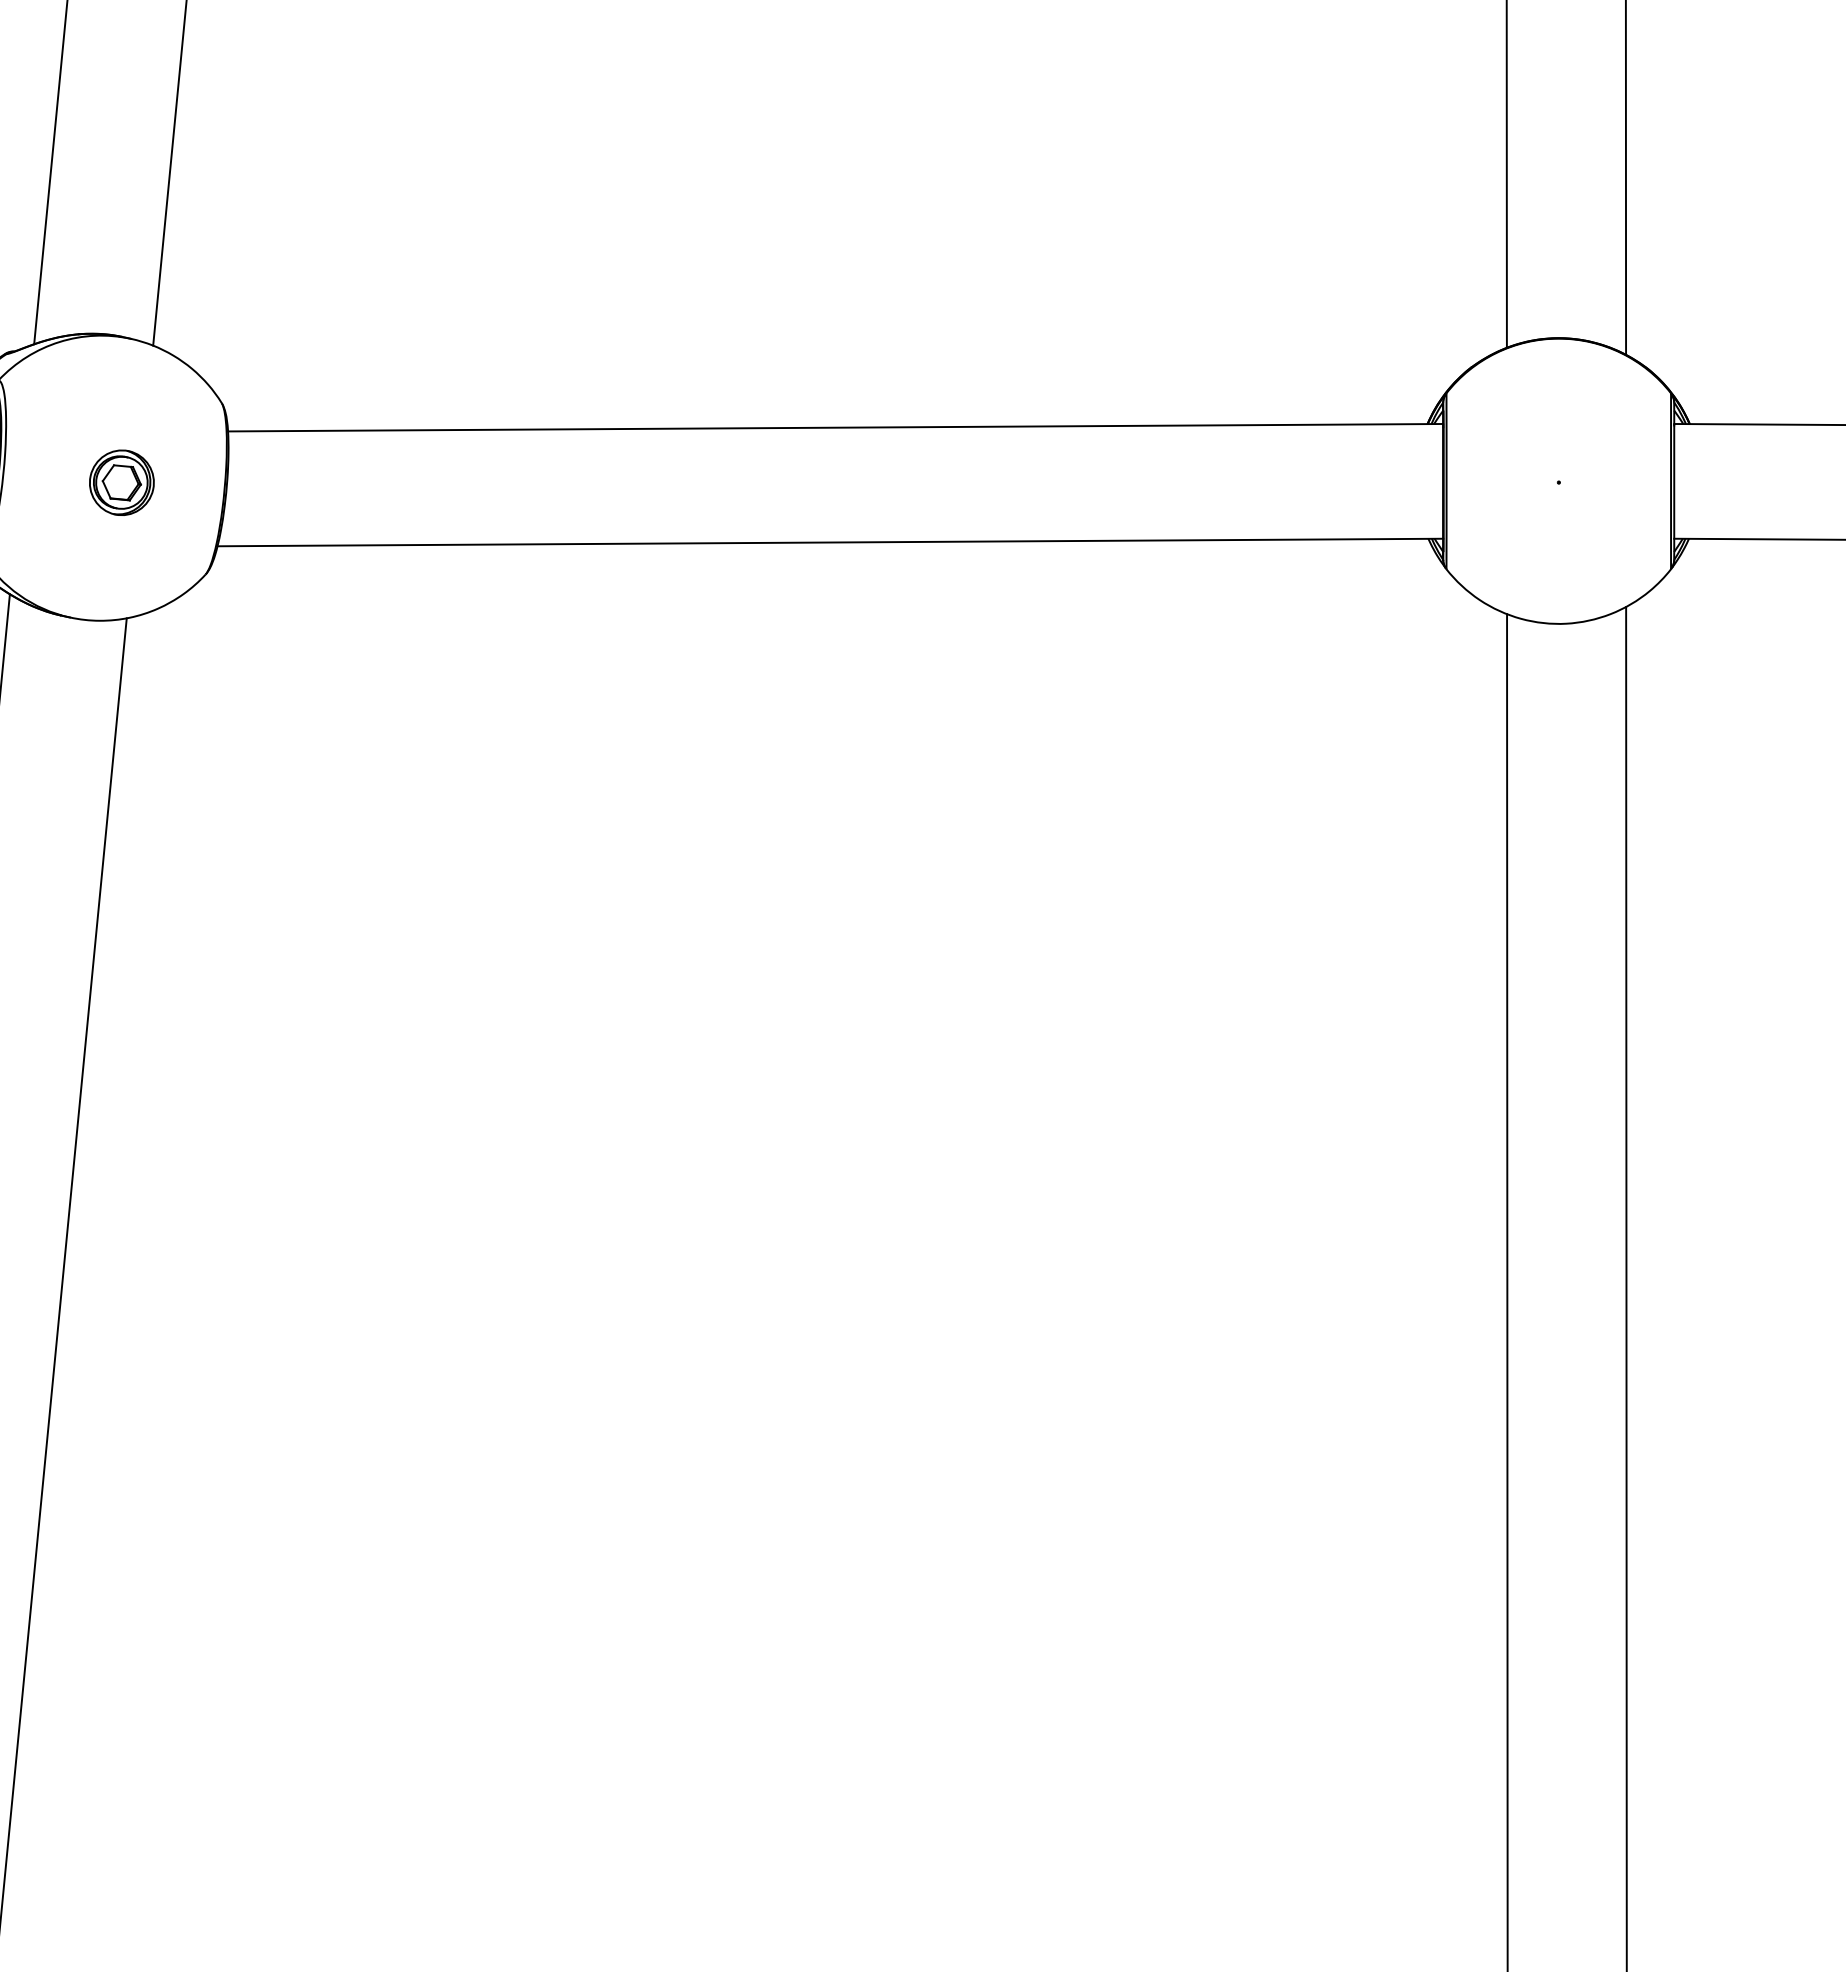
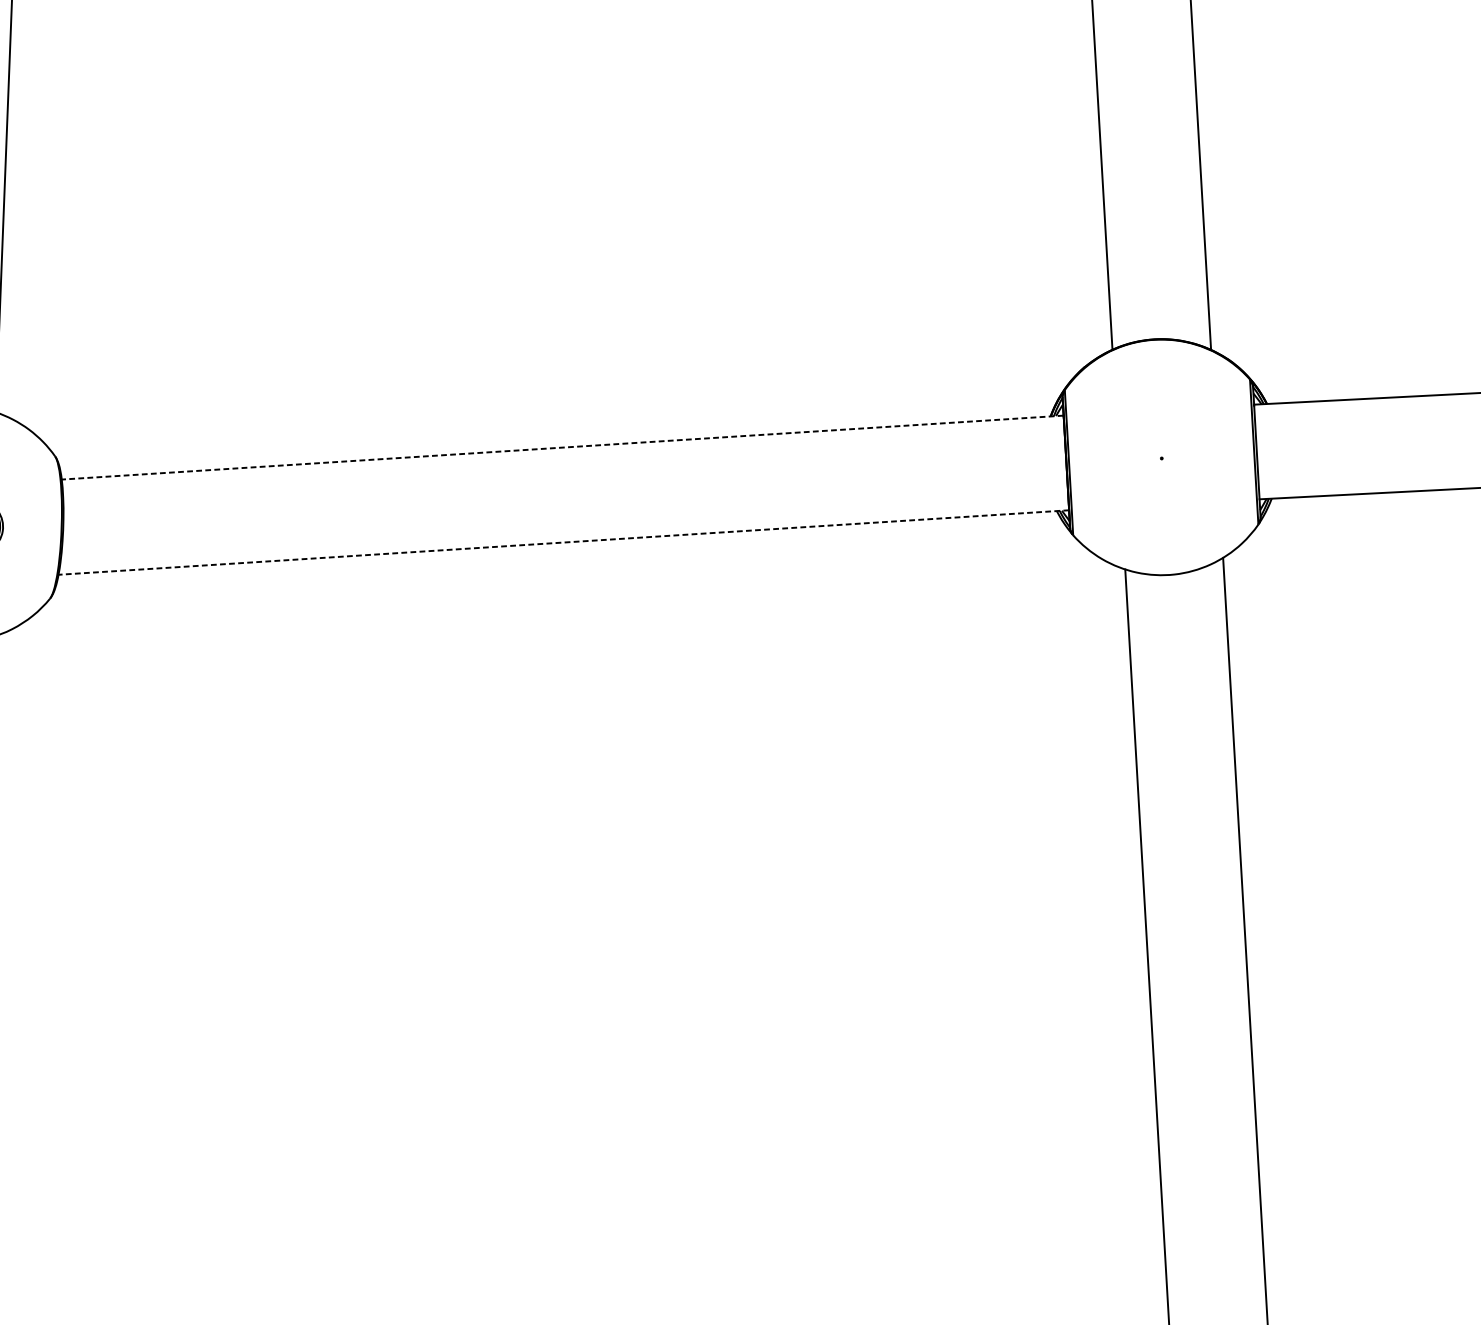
line: (835, 427) -> (562, 447), solid -> dashed
line: (830, 542) -> (563, 542), solid -> dashed

